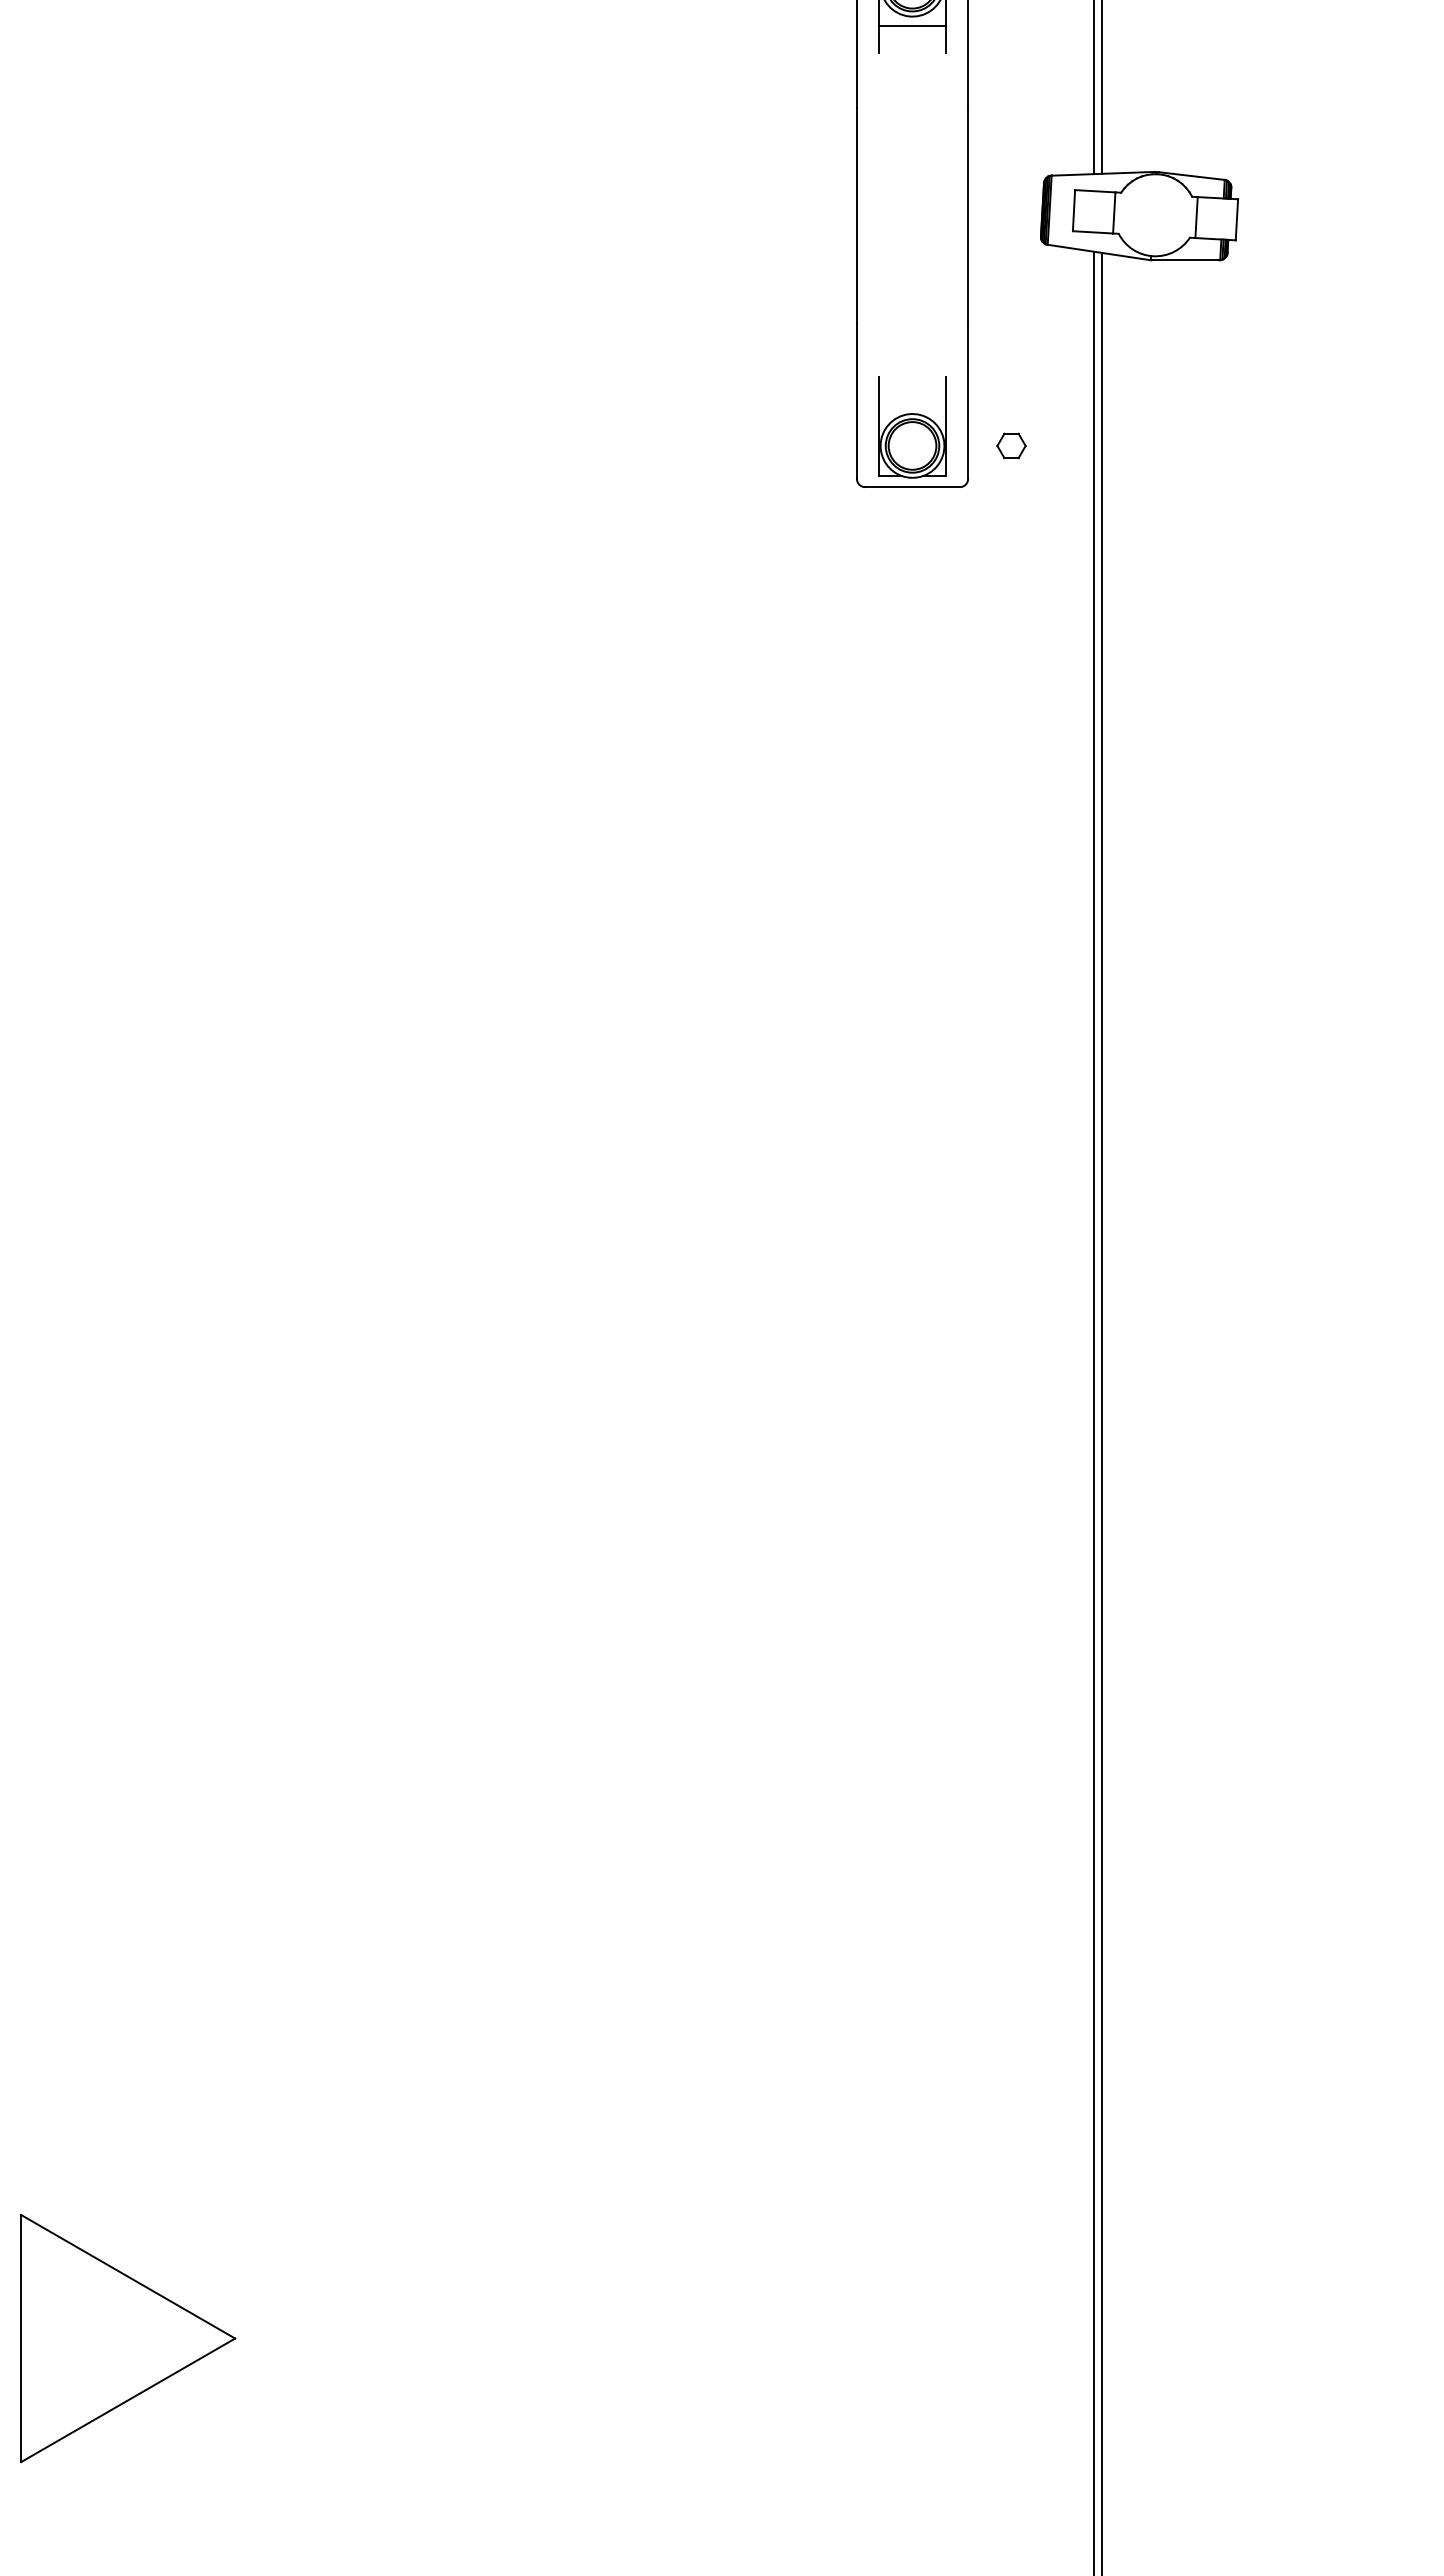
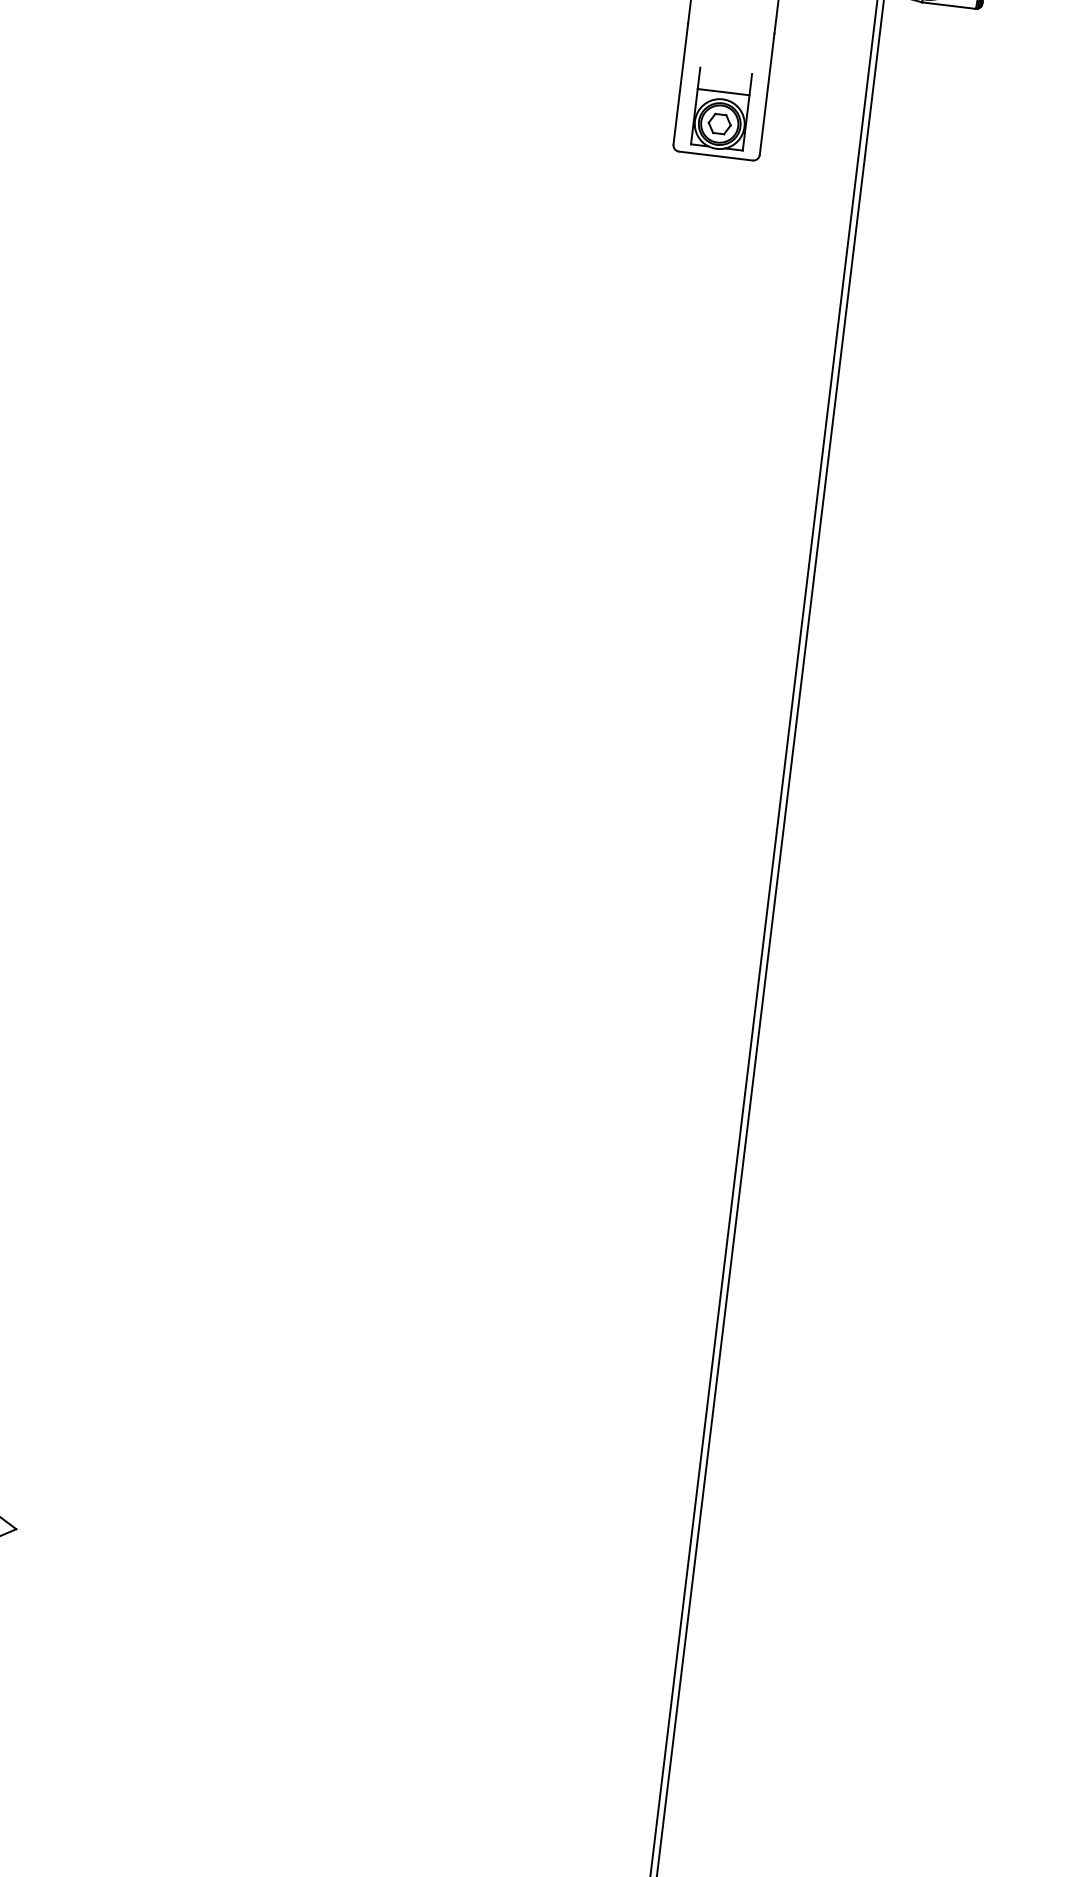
line: (912, 404) -> (723, 91), added
part: (1011, 445) -> (719, 123), moved

